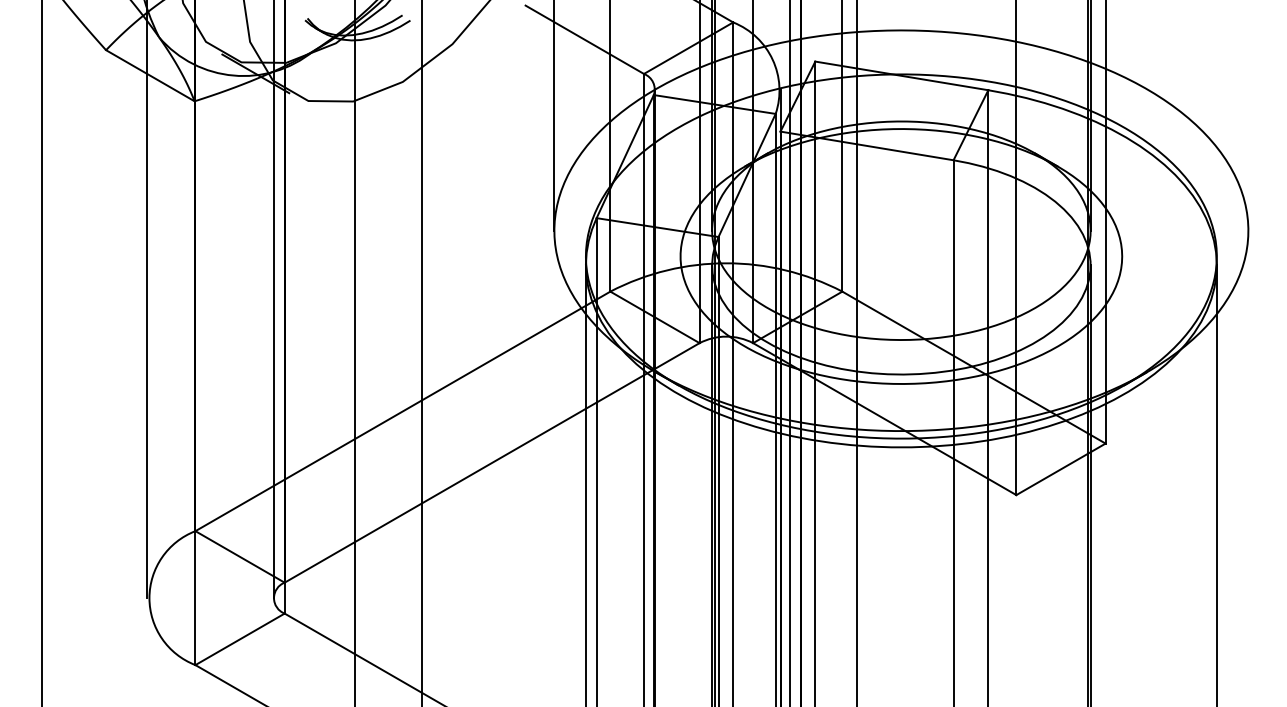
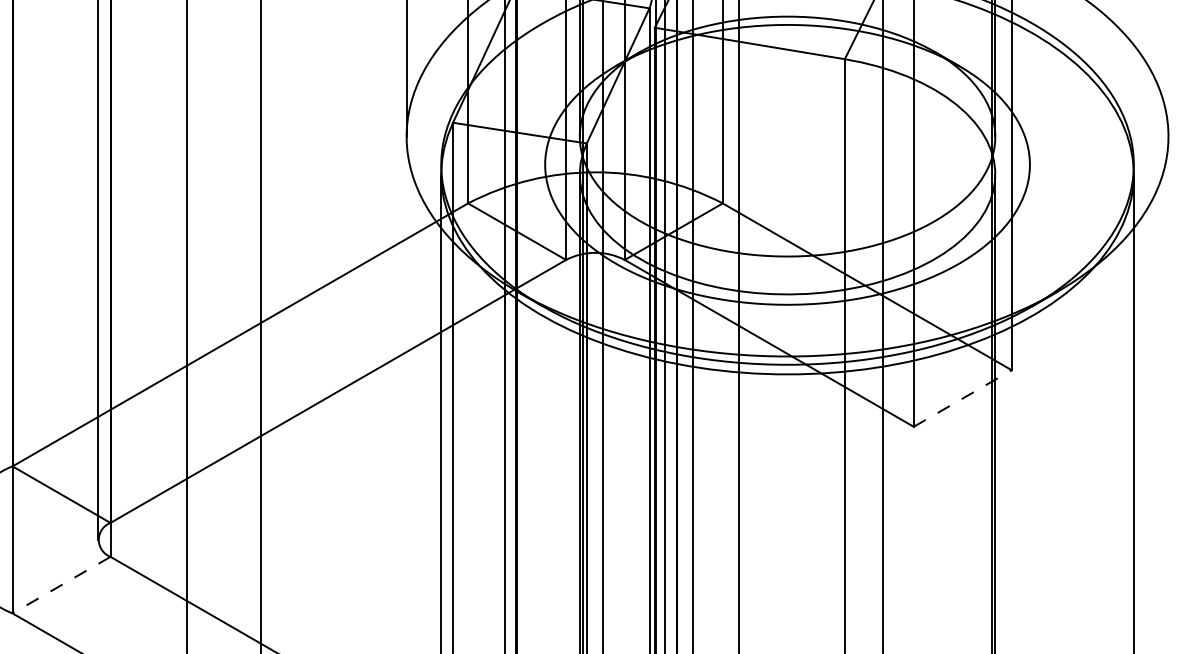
line: (1060, 469) -> (962, 398), solid -> dashed
line: (240, 639) -> (62, 585), solid -> dashed

